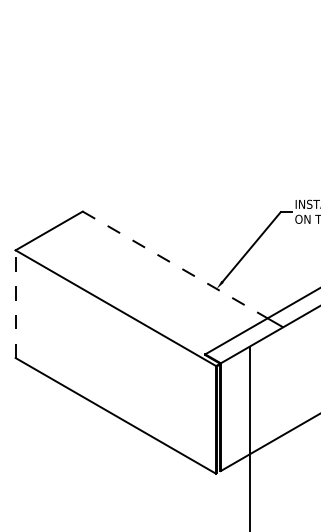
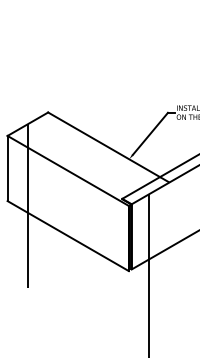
line: (175, 264) -> (104, 144), dashed -> solid
line: (15, 304) -> (7, 168), dashed -> solid
line: (48, 366) -> (27, 206), added

